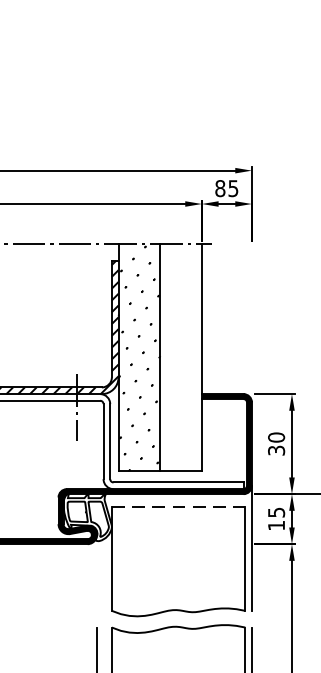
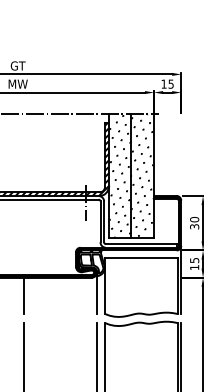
text: (219, 187) -> (163, 83), 85 -> 15
hatch: (180, 356) -> (142, 175), added
line: (178, 507) -> (141, 257), dashed -> solid
line: (96, 573) -> (96, 293), added

